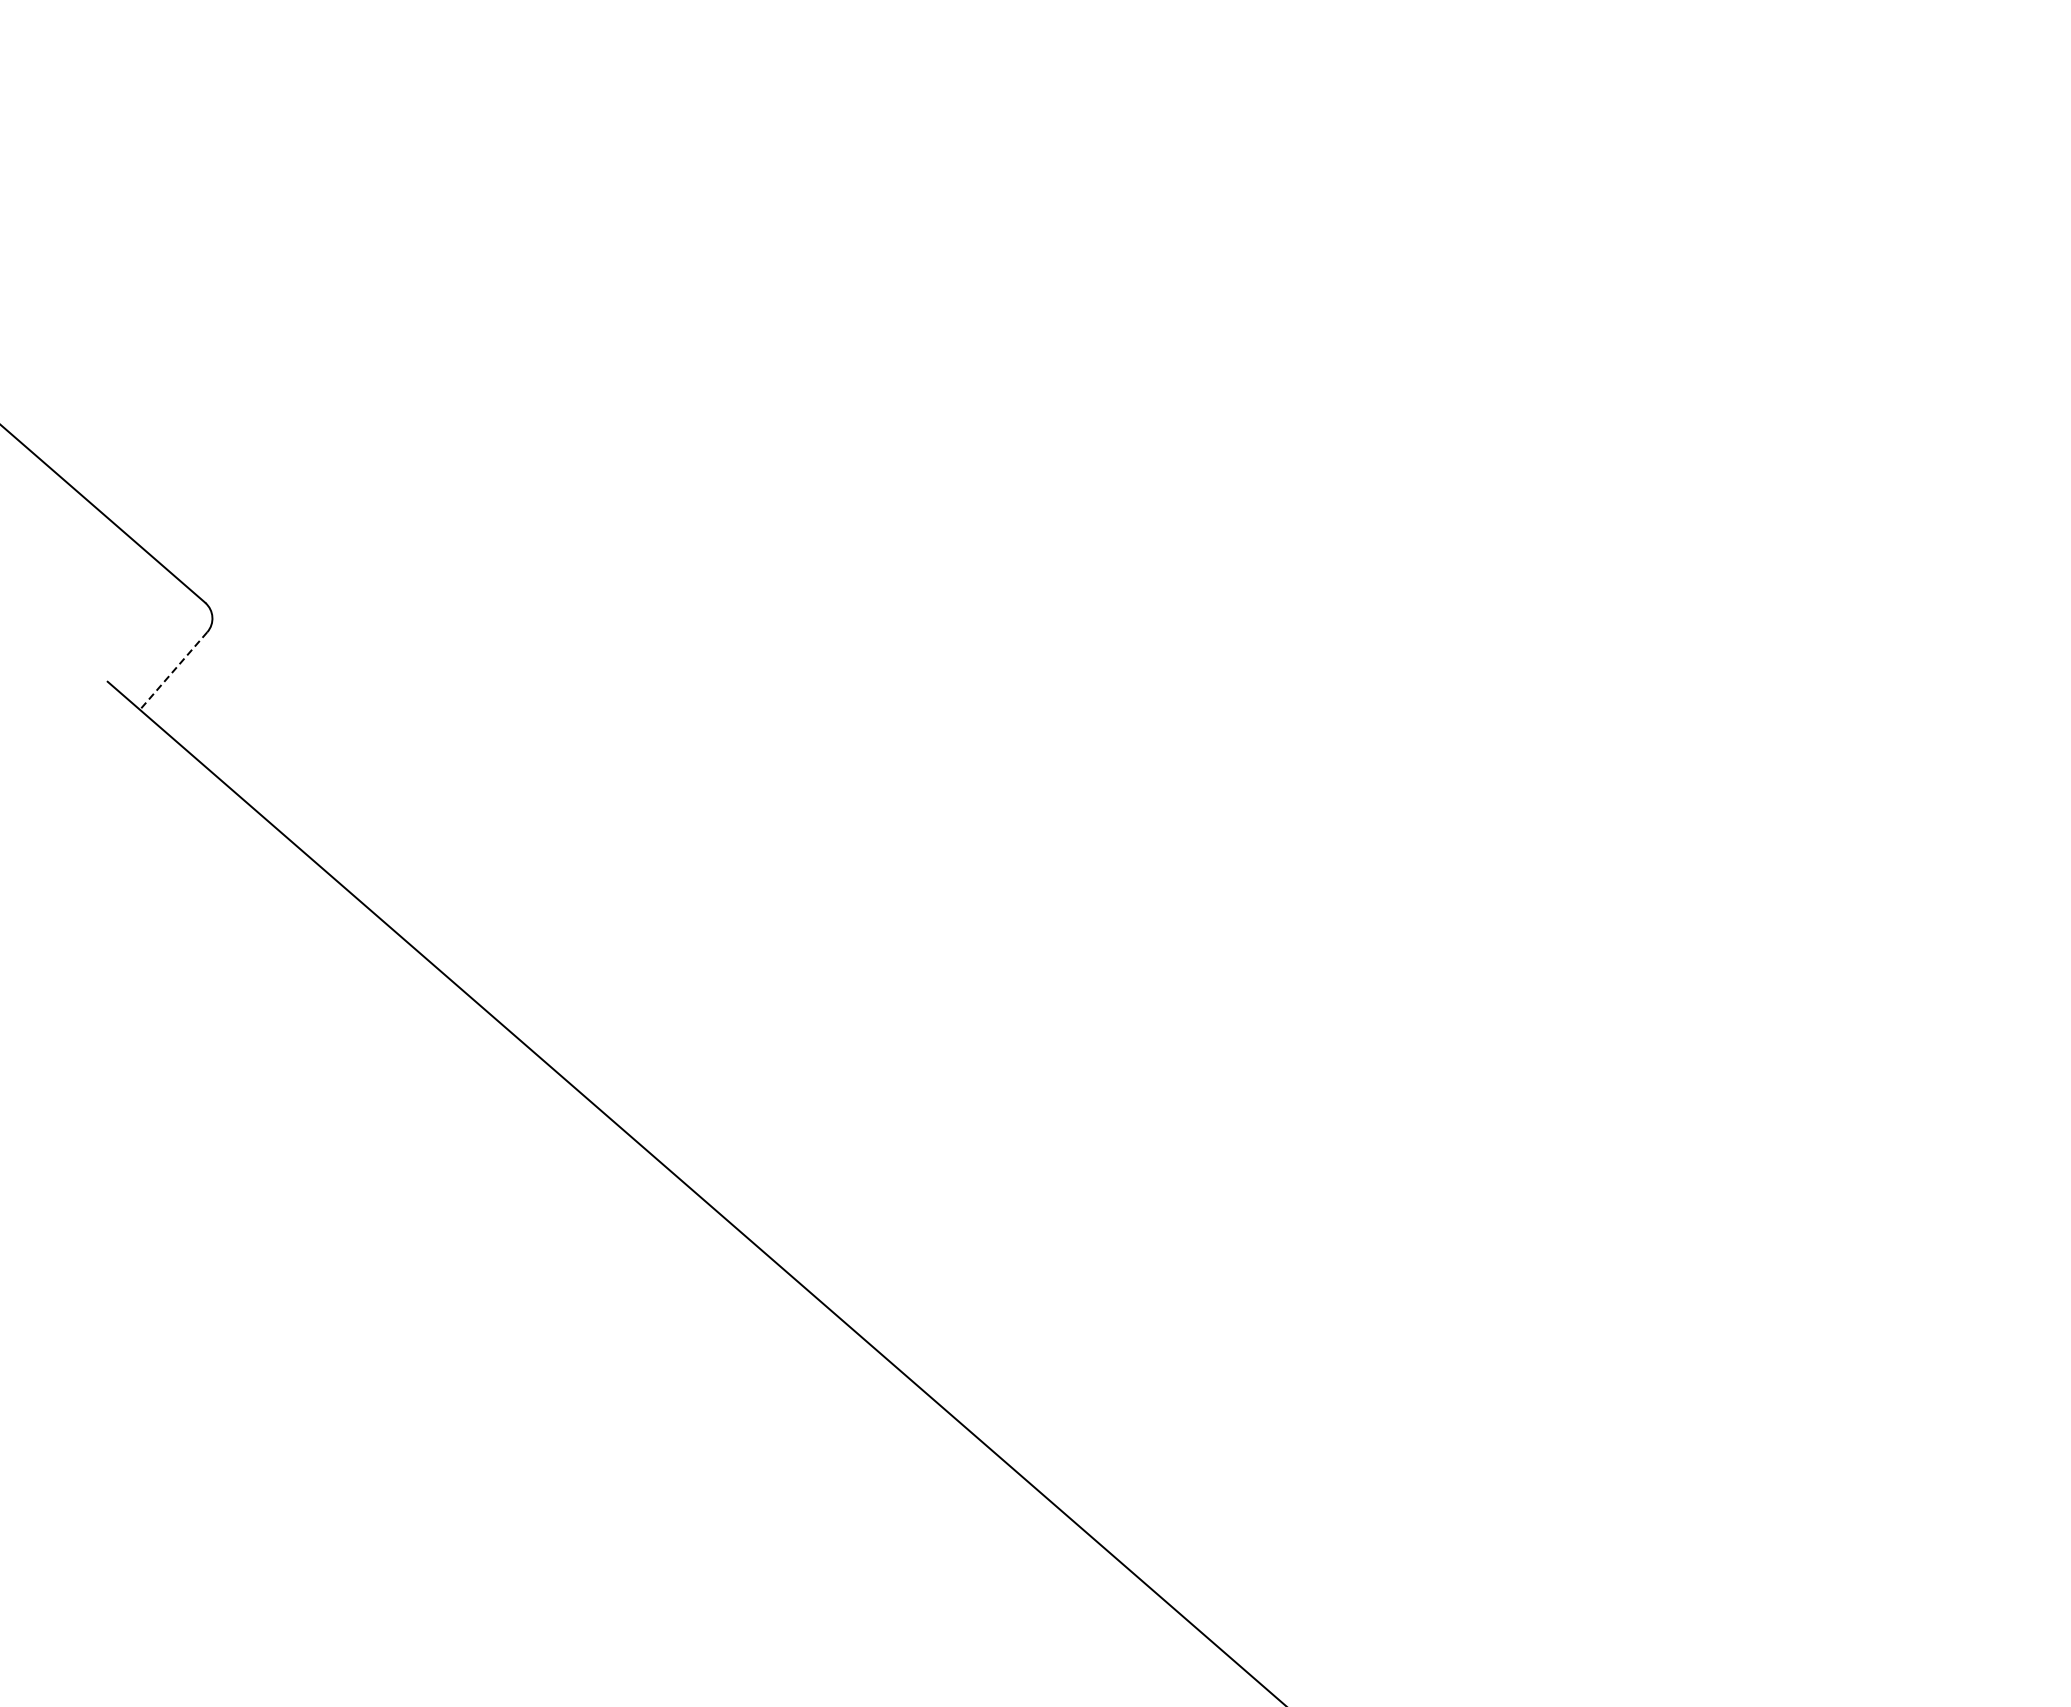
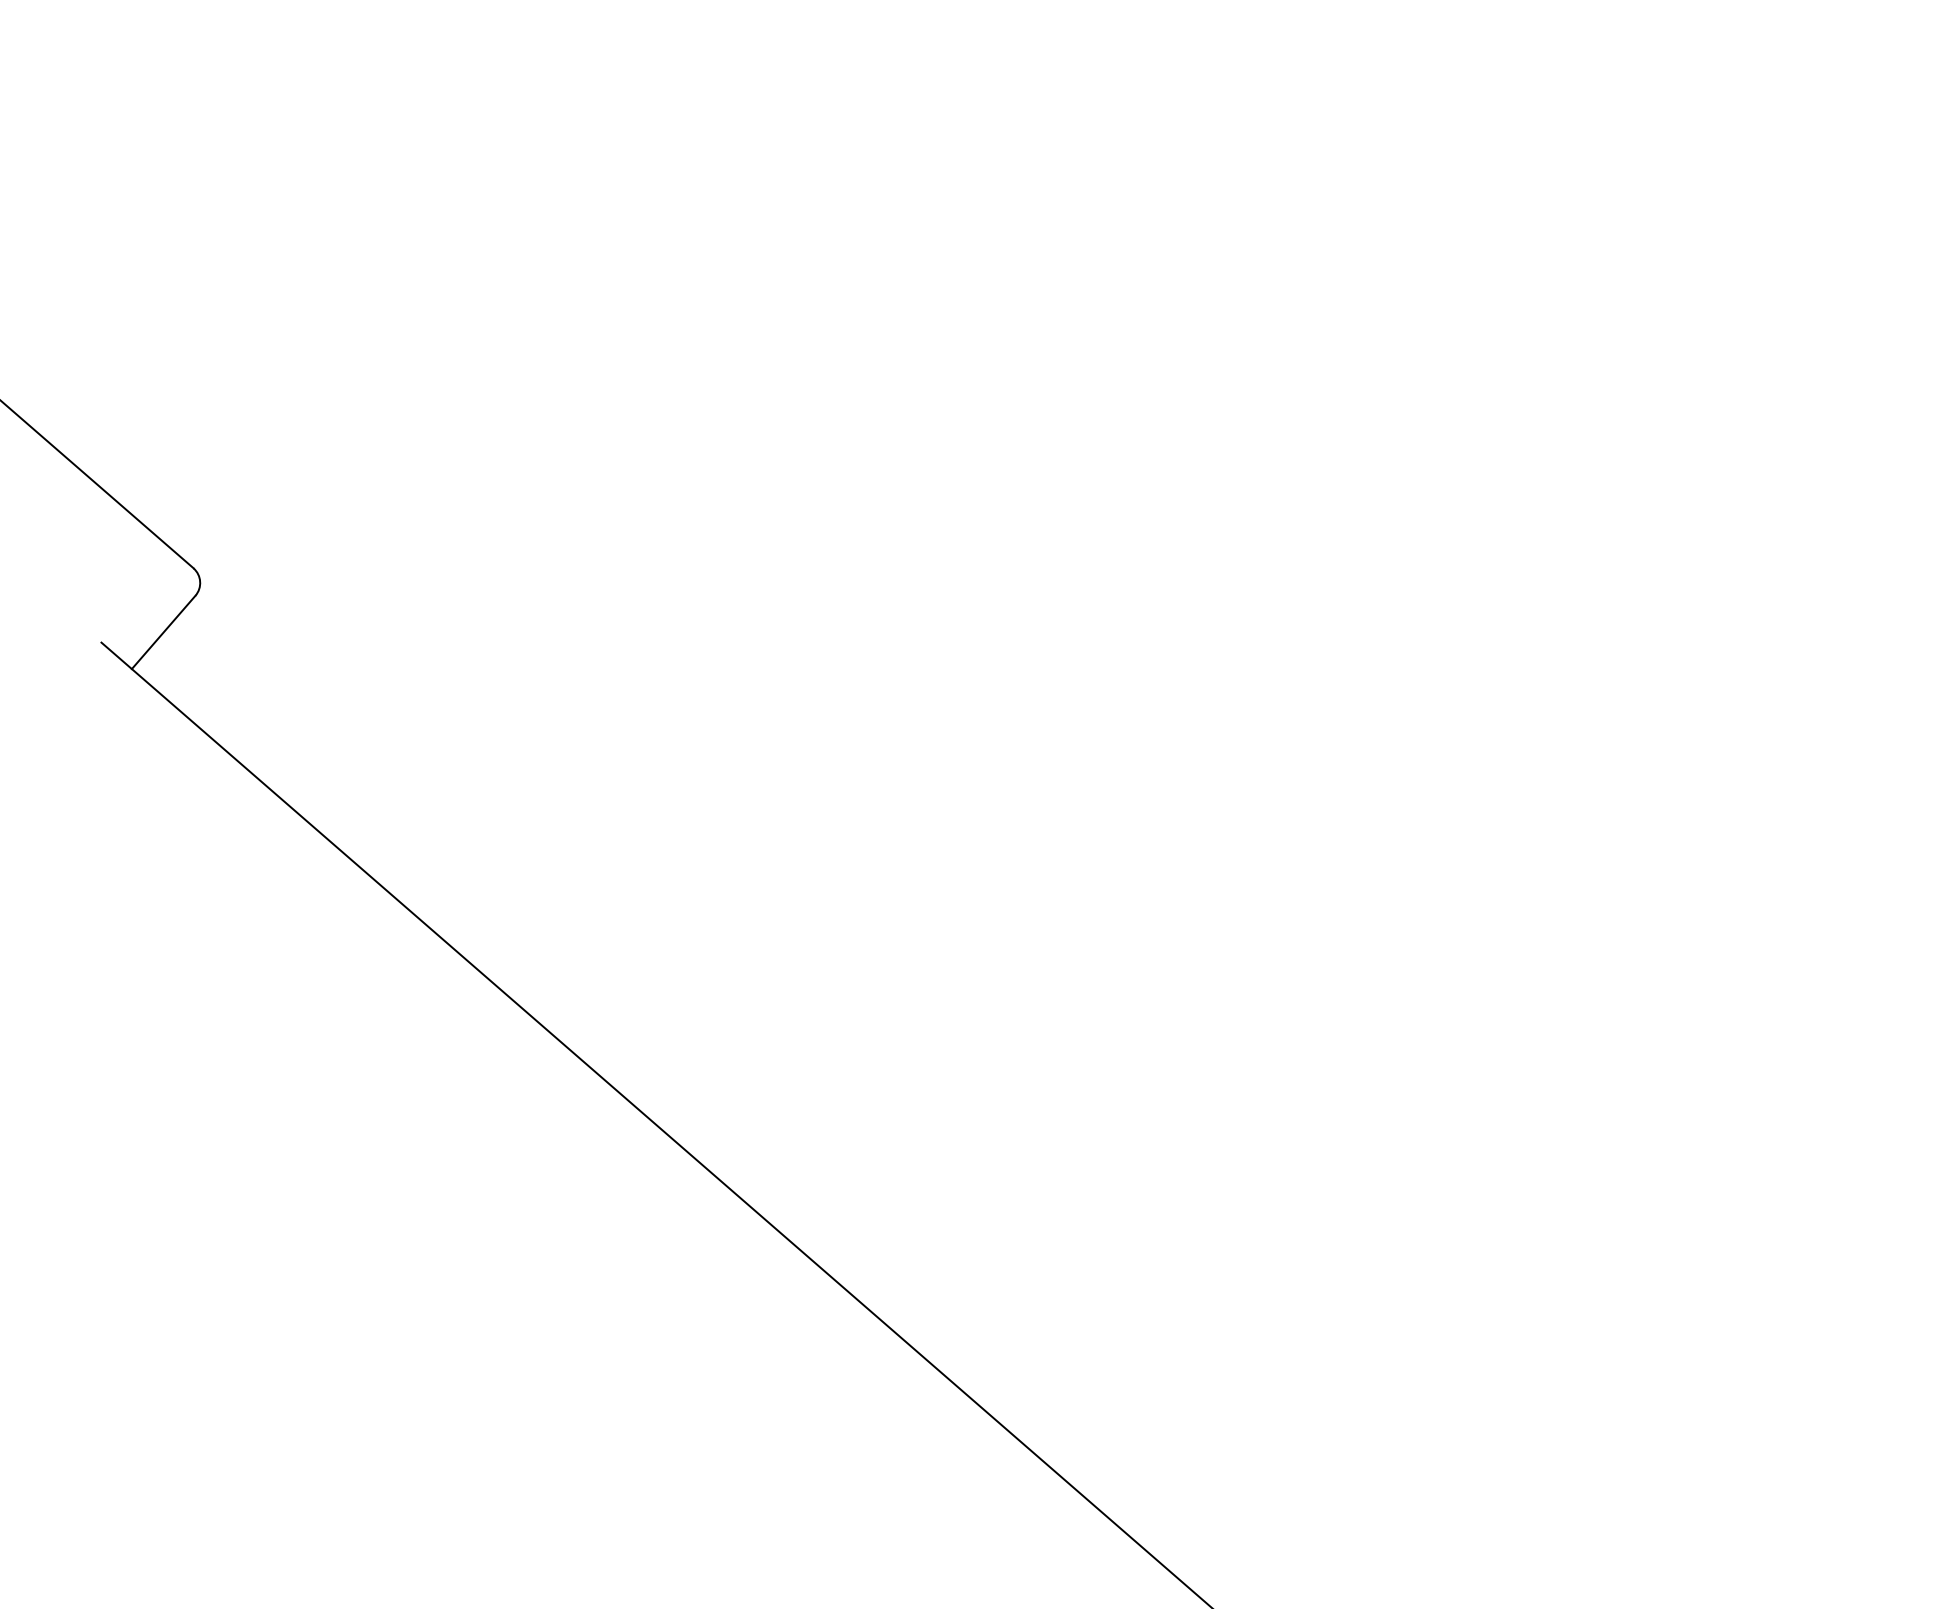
line: (173, 671) -> (163, 632), dashed -> solid

